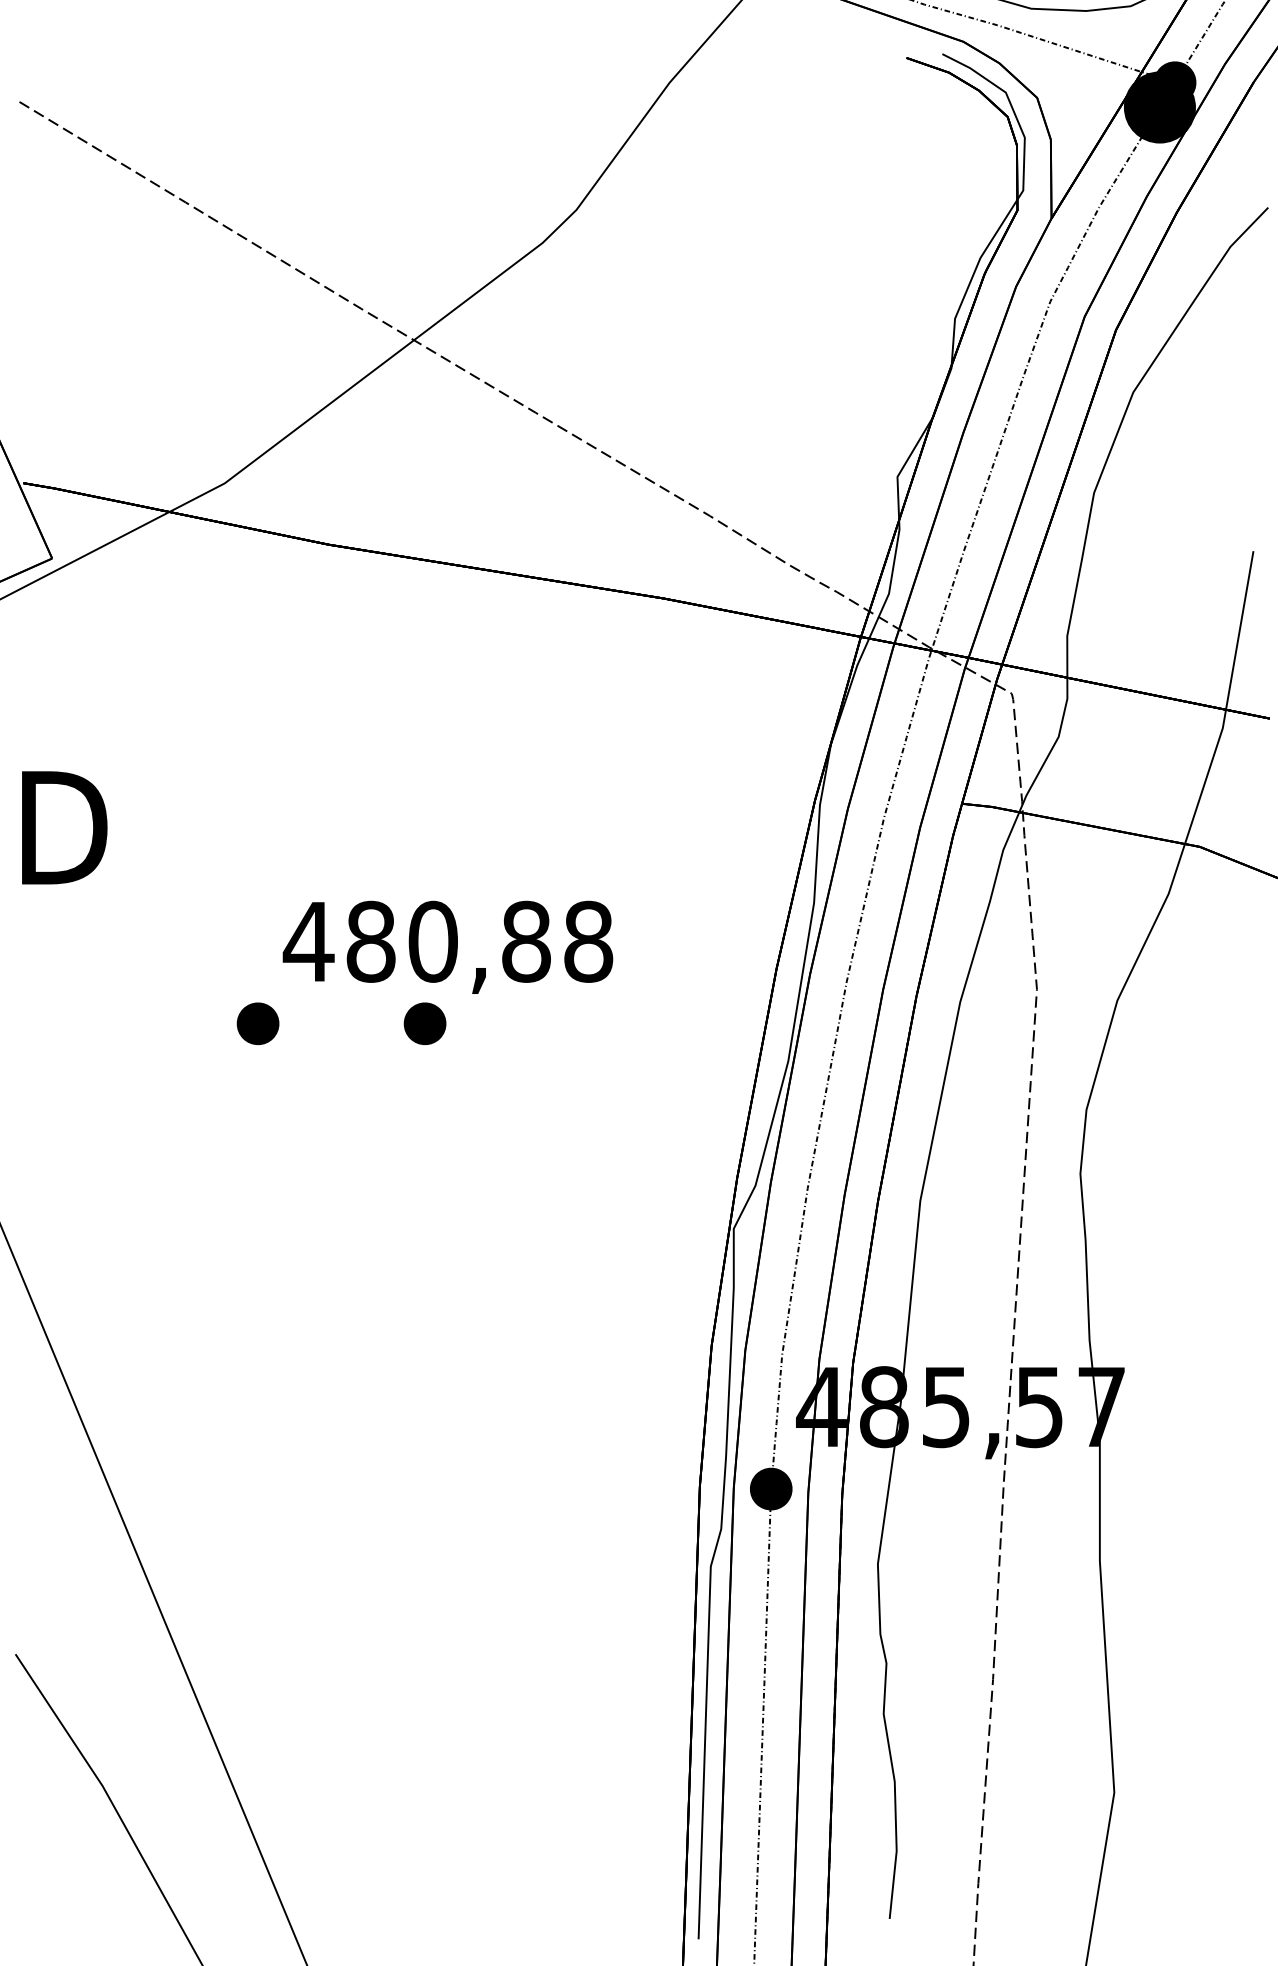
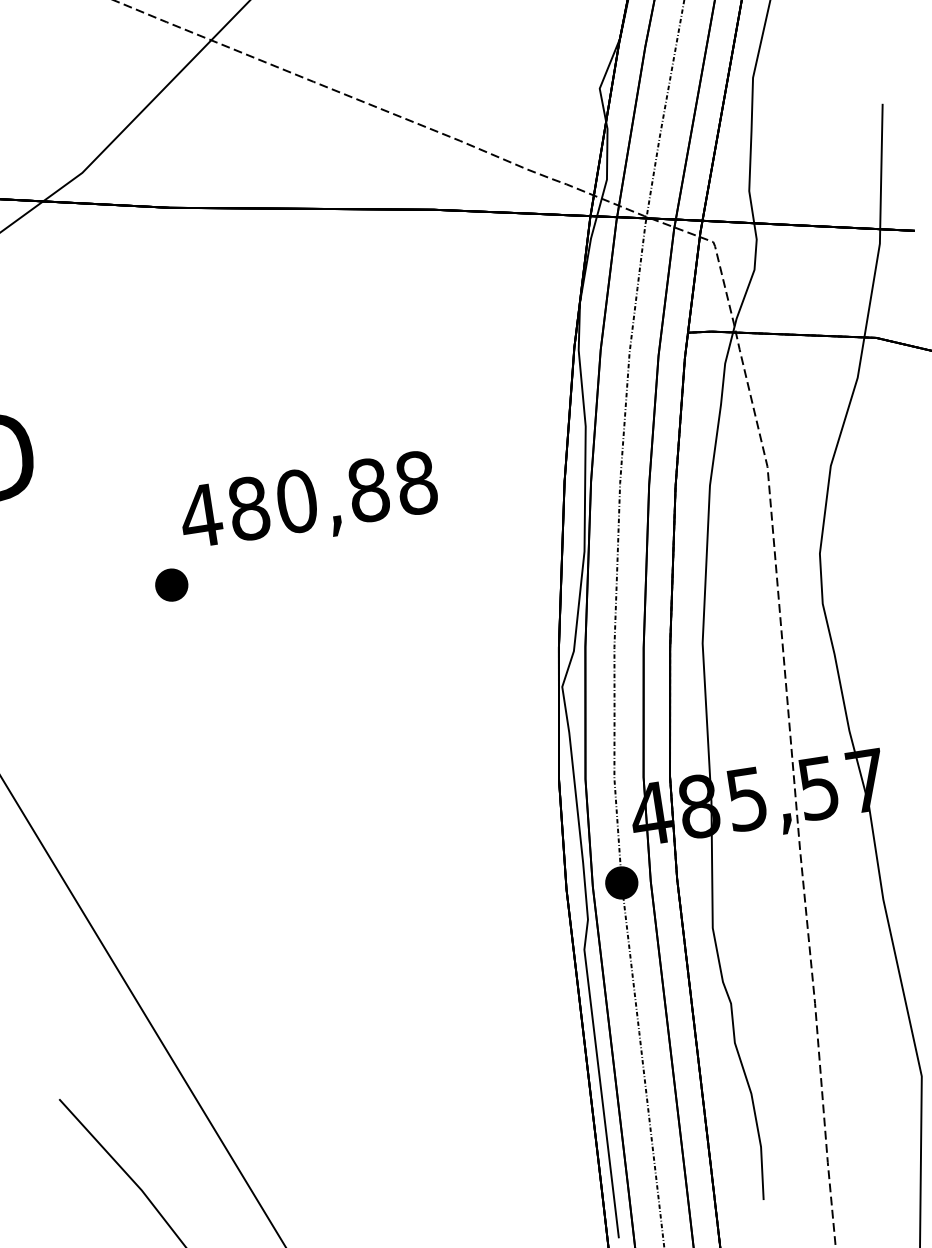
part: (424, 1023) -> (299, 565), removed

